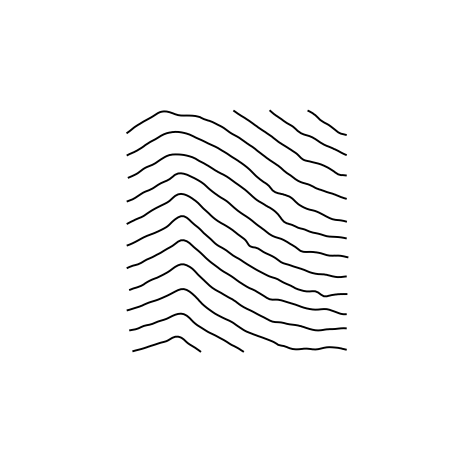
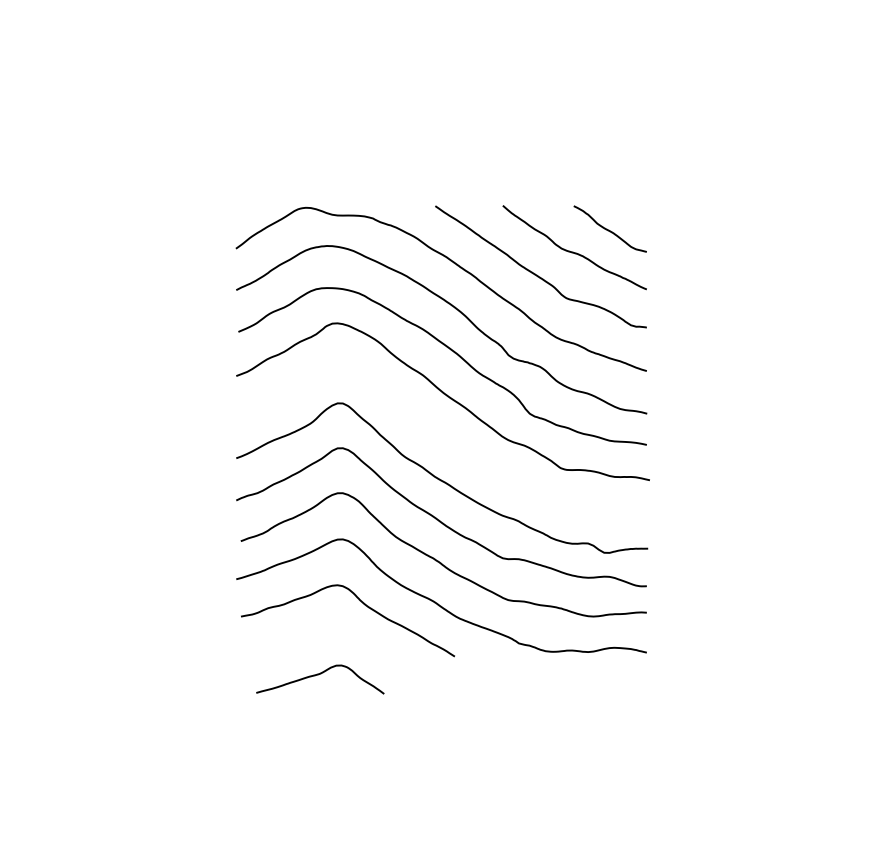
curve: (236, 234) -> (441, 437), removed
curve: (166, 342) -> (319, 676), moved

